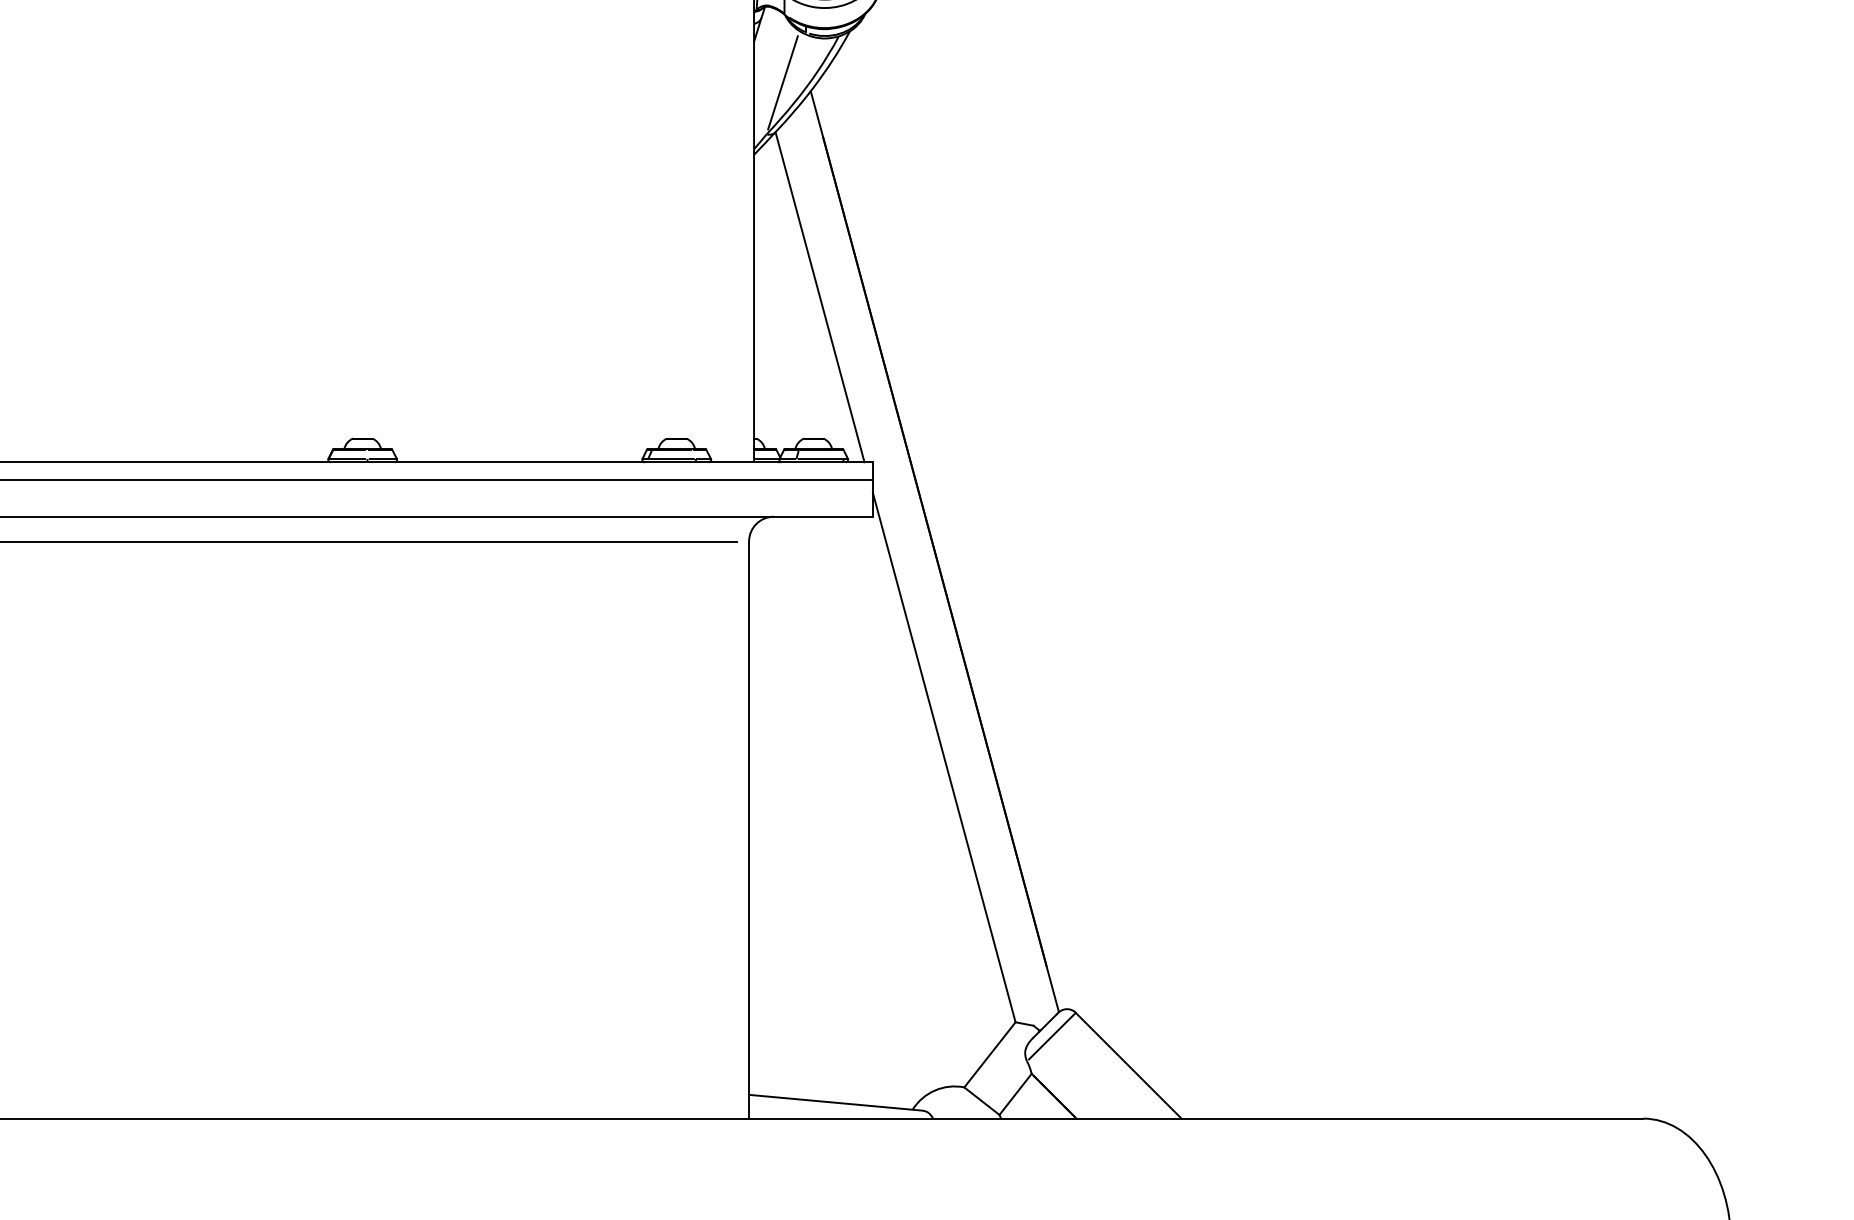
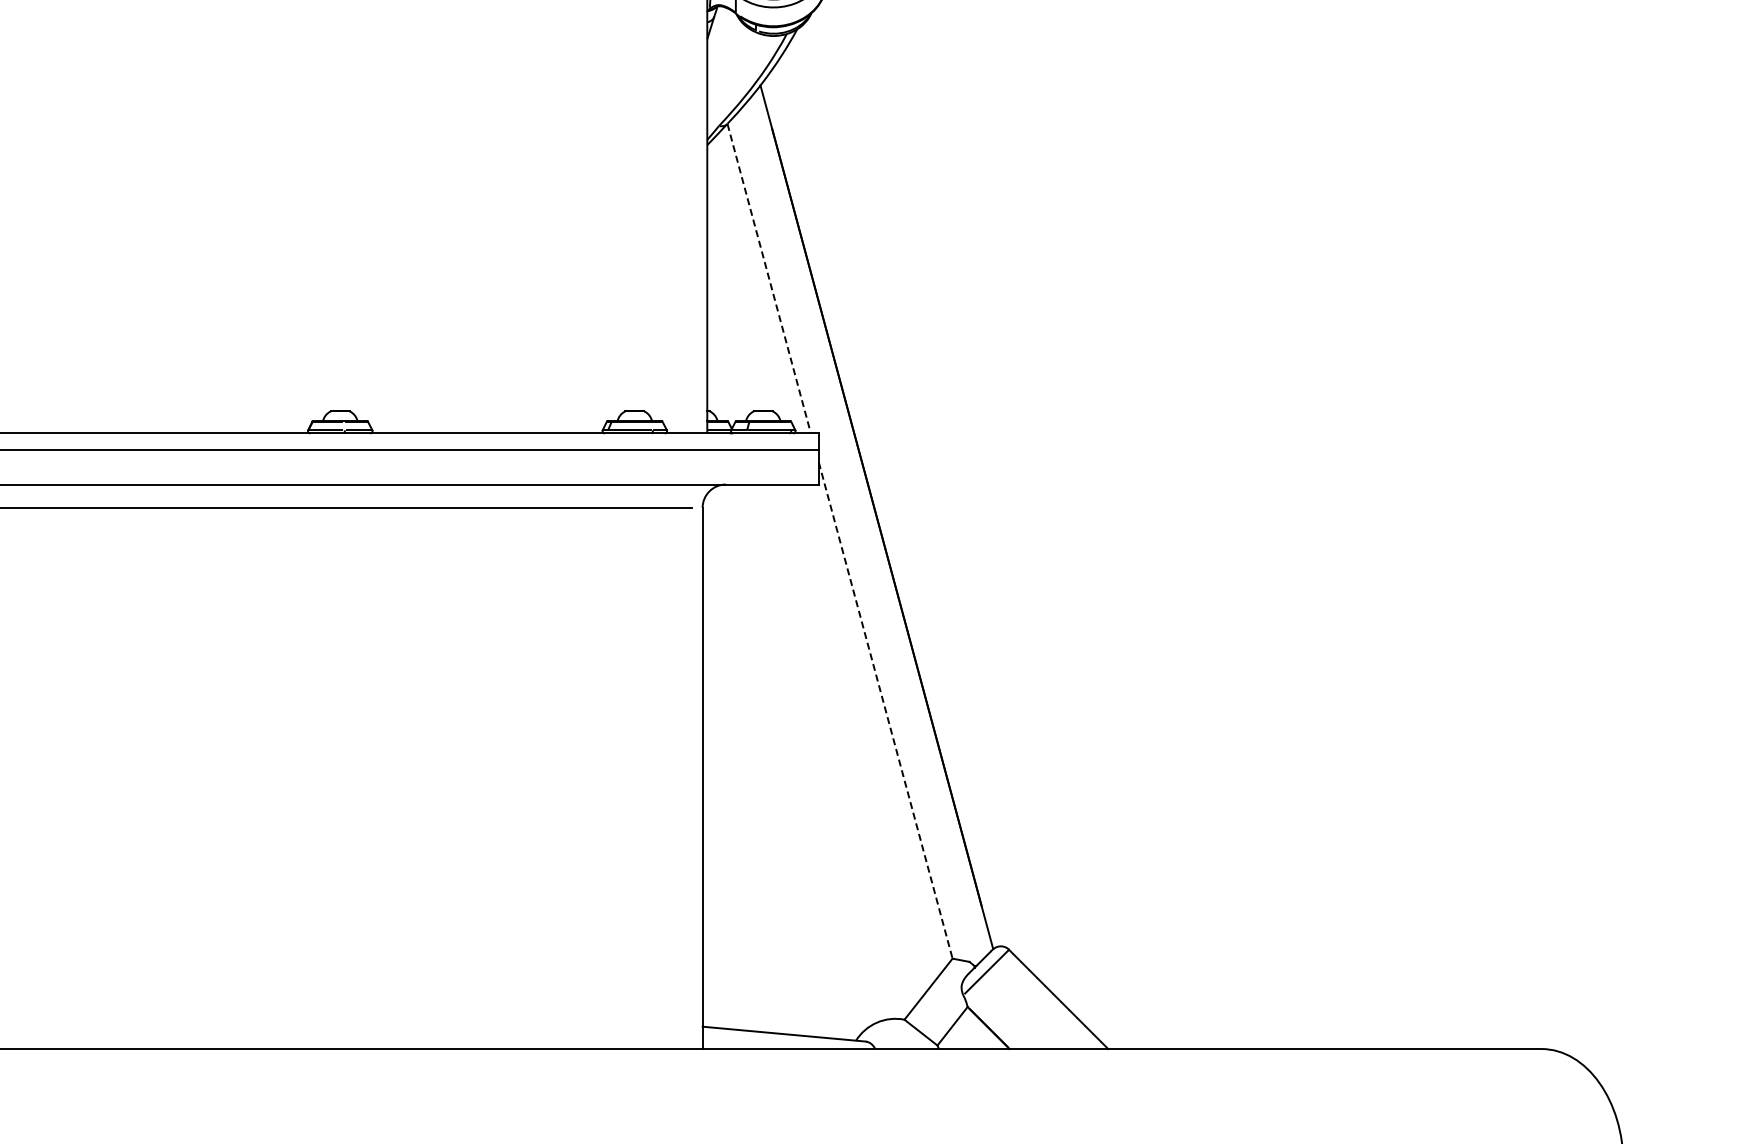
line: (783, 82) -> (734, 77), removed
line: (820, 298) -> (769, 279), solid -> dashed
line: (944, 757) -> (885, 710), solid -> dashed

